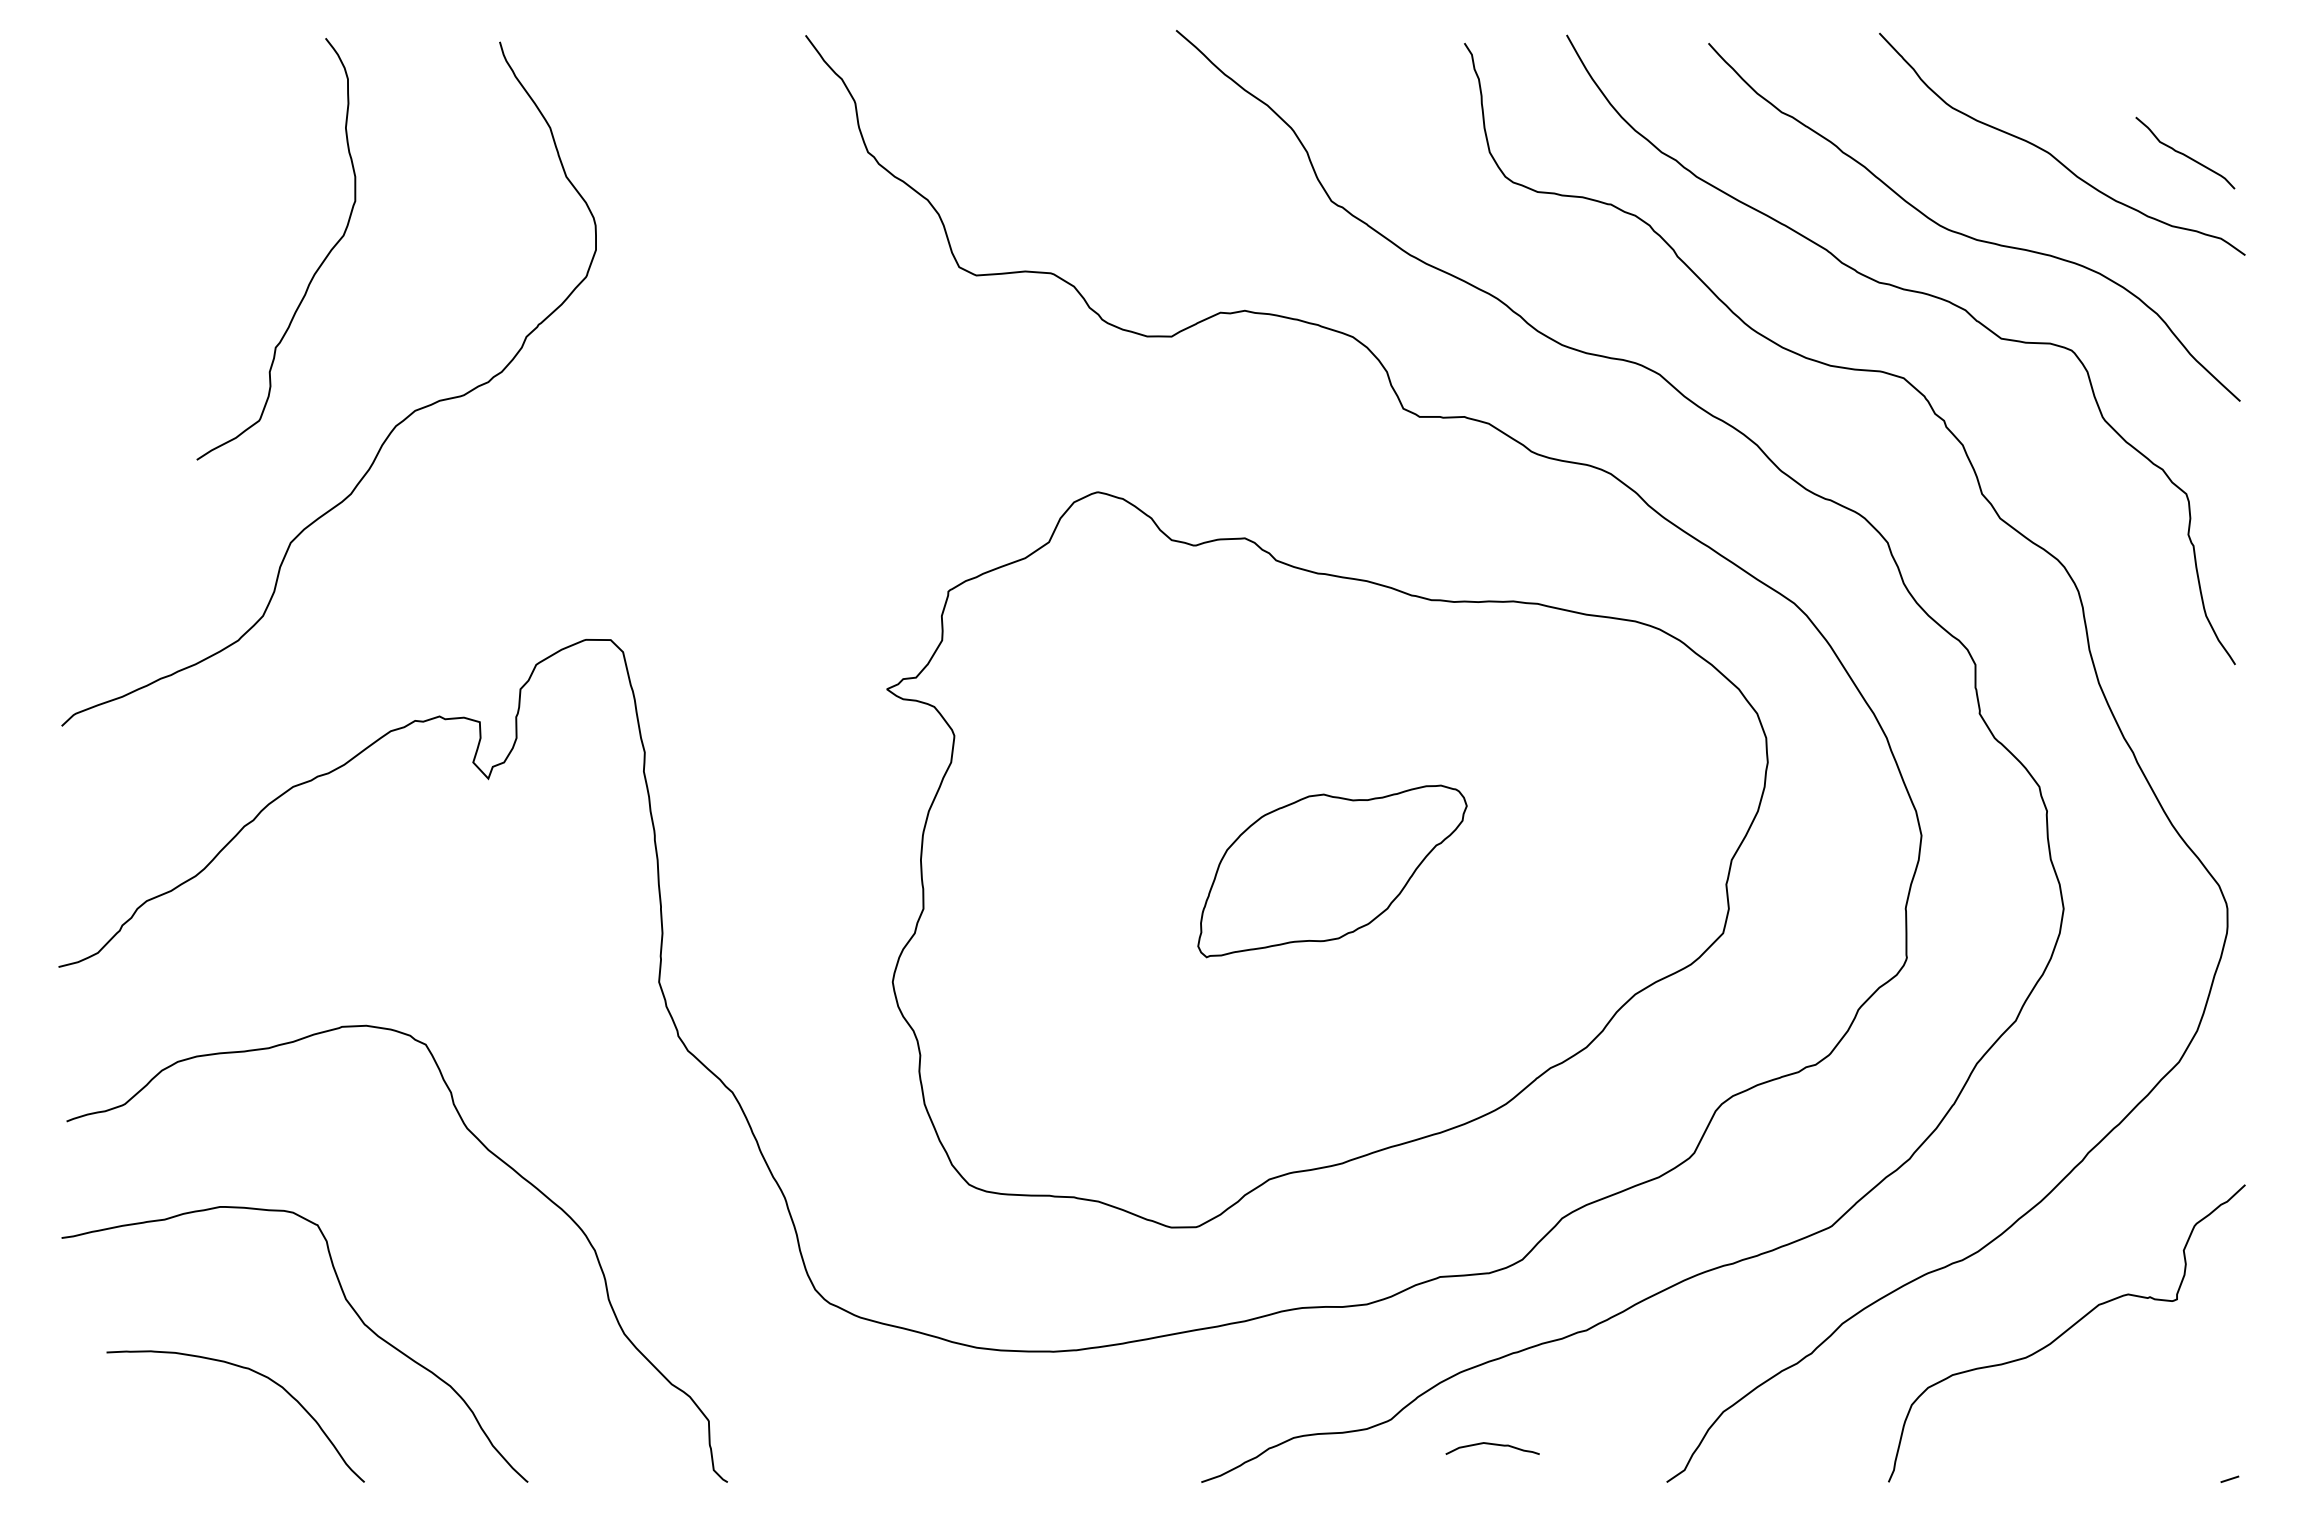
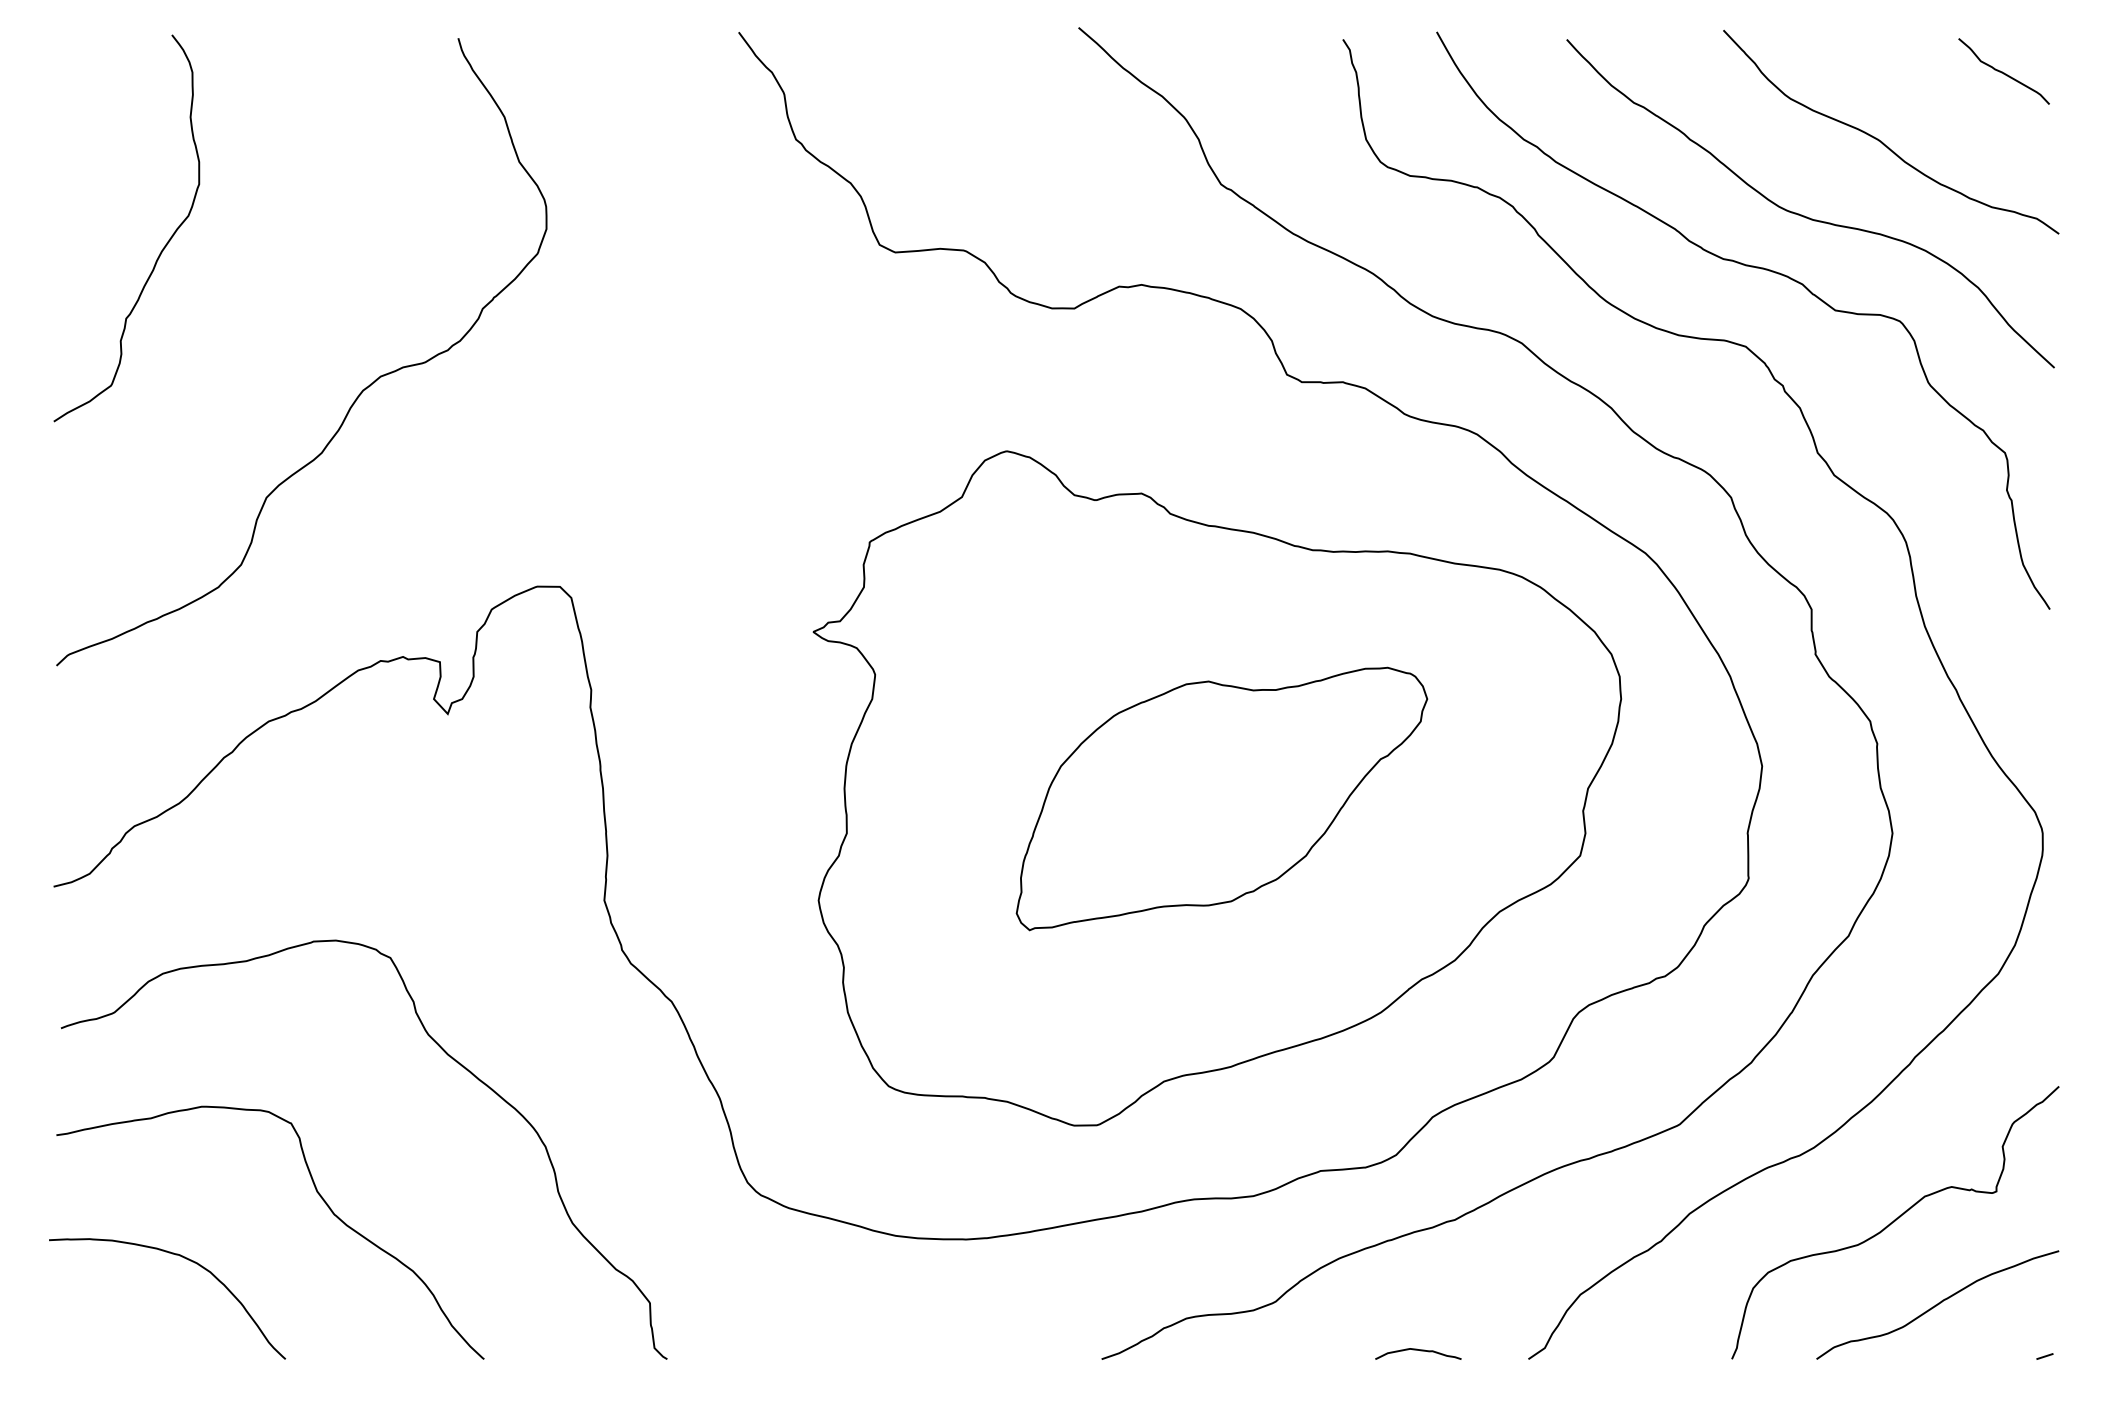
curve: (2184, 153) -> (2003, 71), moved
curve: (314, 272) -> (161, 249), moved
part: (1332, 871) -> (1221, 799), size x1.67
curve: (256, 1373) -> (186, 1259), moved
curve: (2112, 1422) -> (1937, 1304), added
curve: (1493, 1445) -> (1419, 1351), moved

